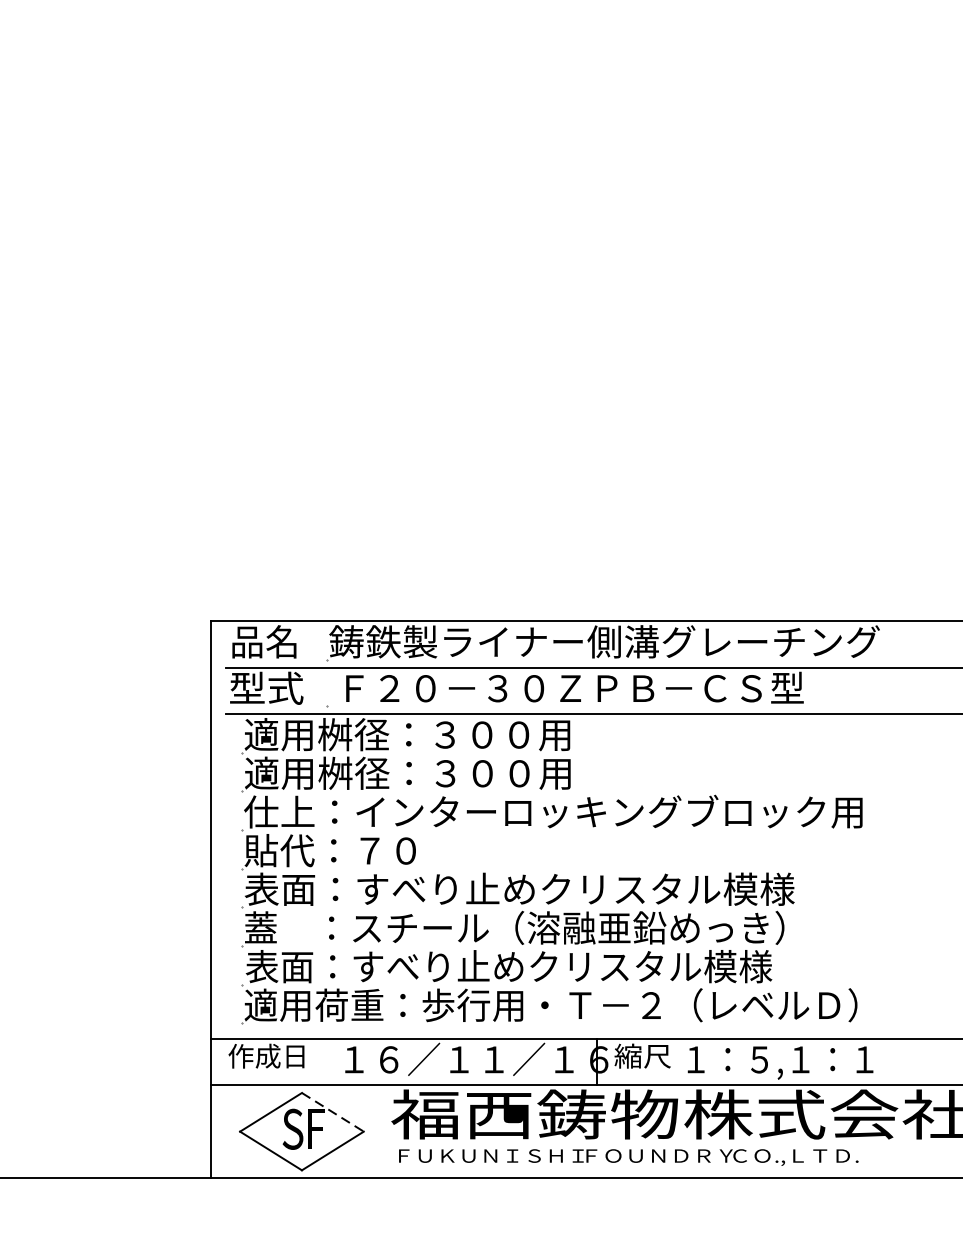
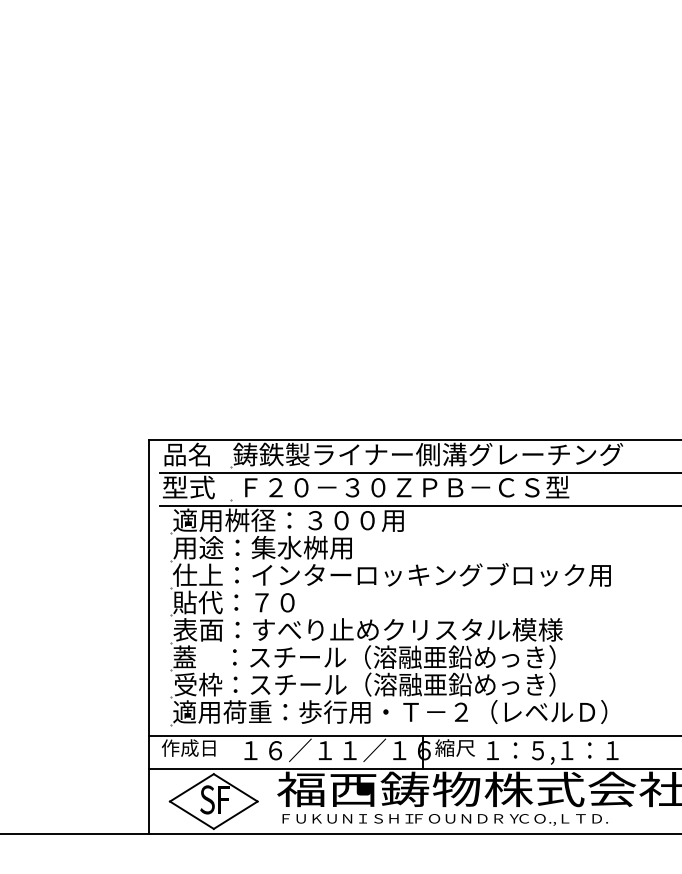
text: (407, 773) -> (288, 547), 適用桝径：３００用 -> 用途：集水桝用
text: (514, 966) -> (364, 684), 表面：すべり止めクリスタル模様 -> 受枠：スチール（溶融亜鉛めっき）
line: (332, 1111) -> (235, 787), dashed -> solid

